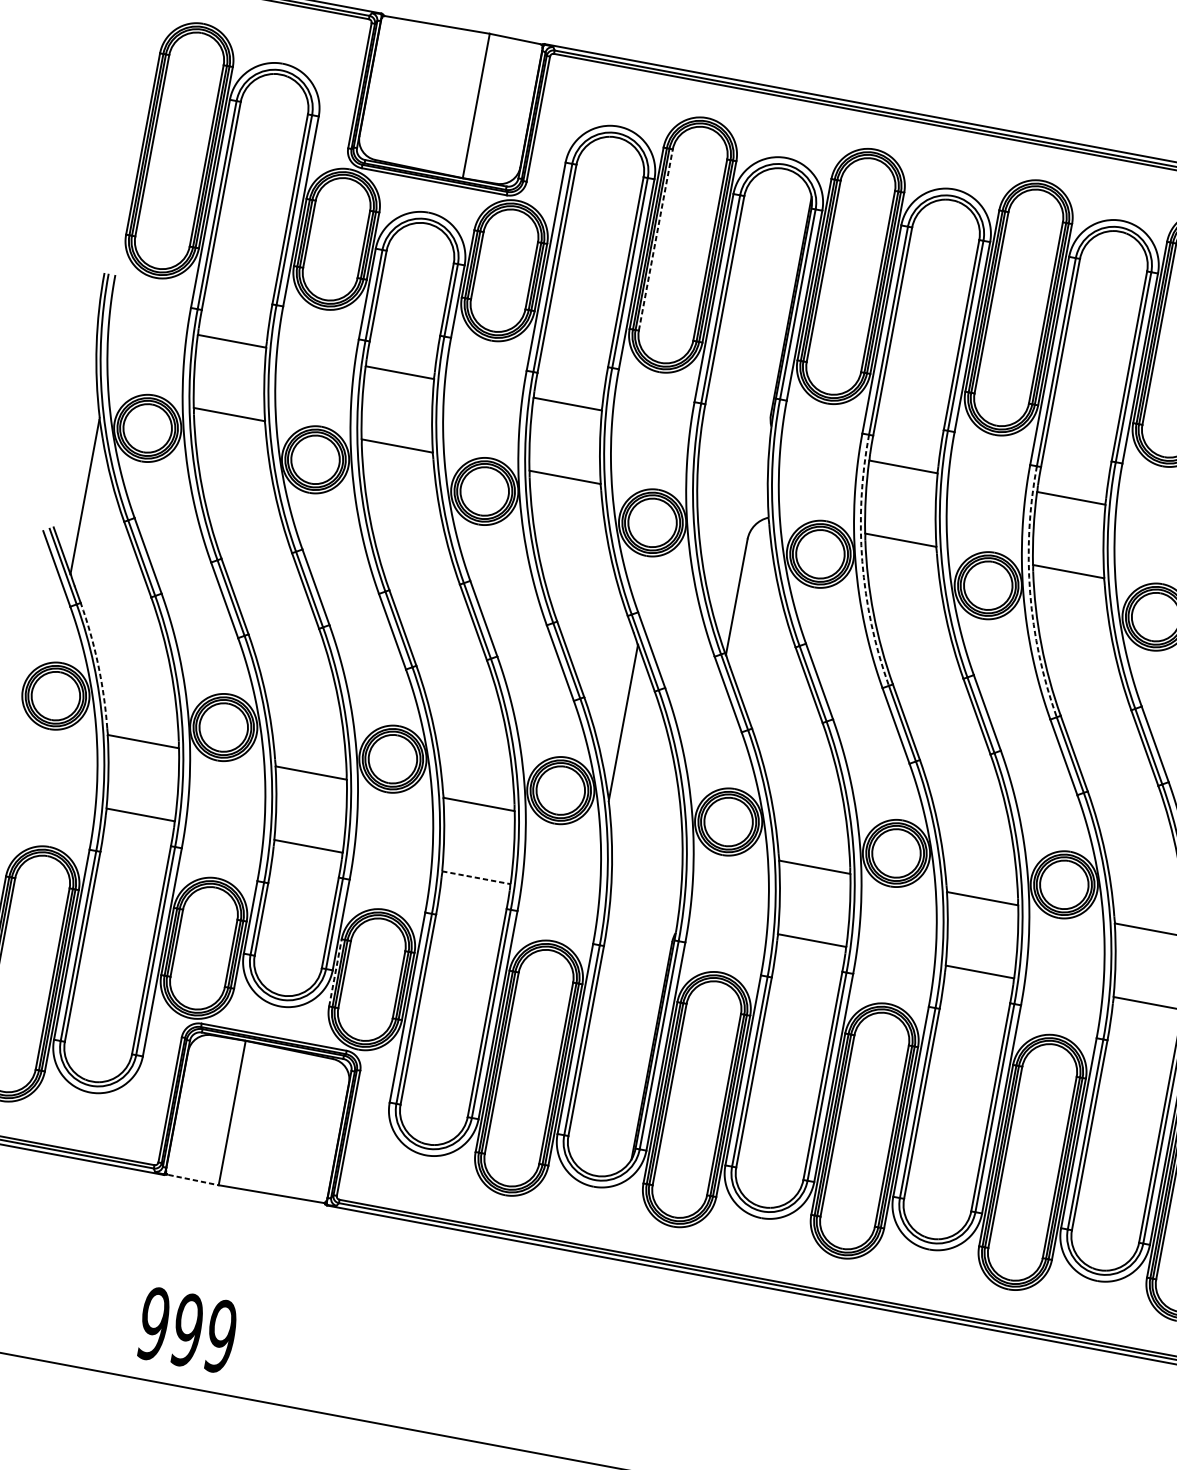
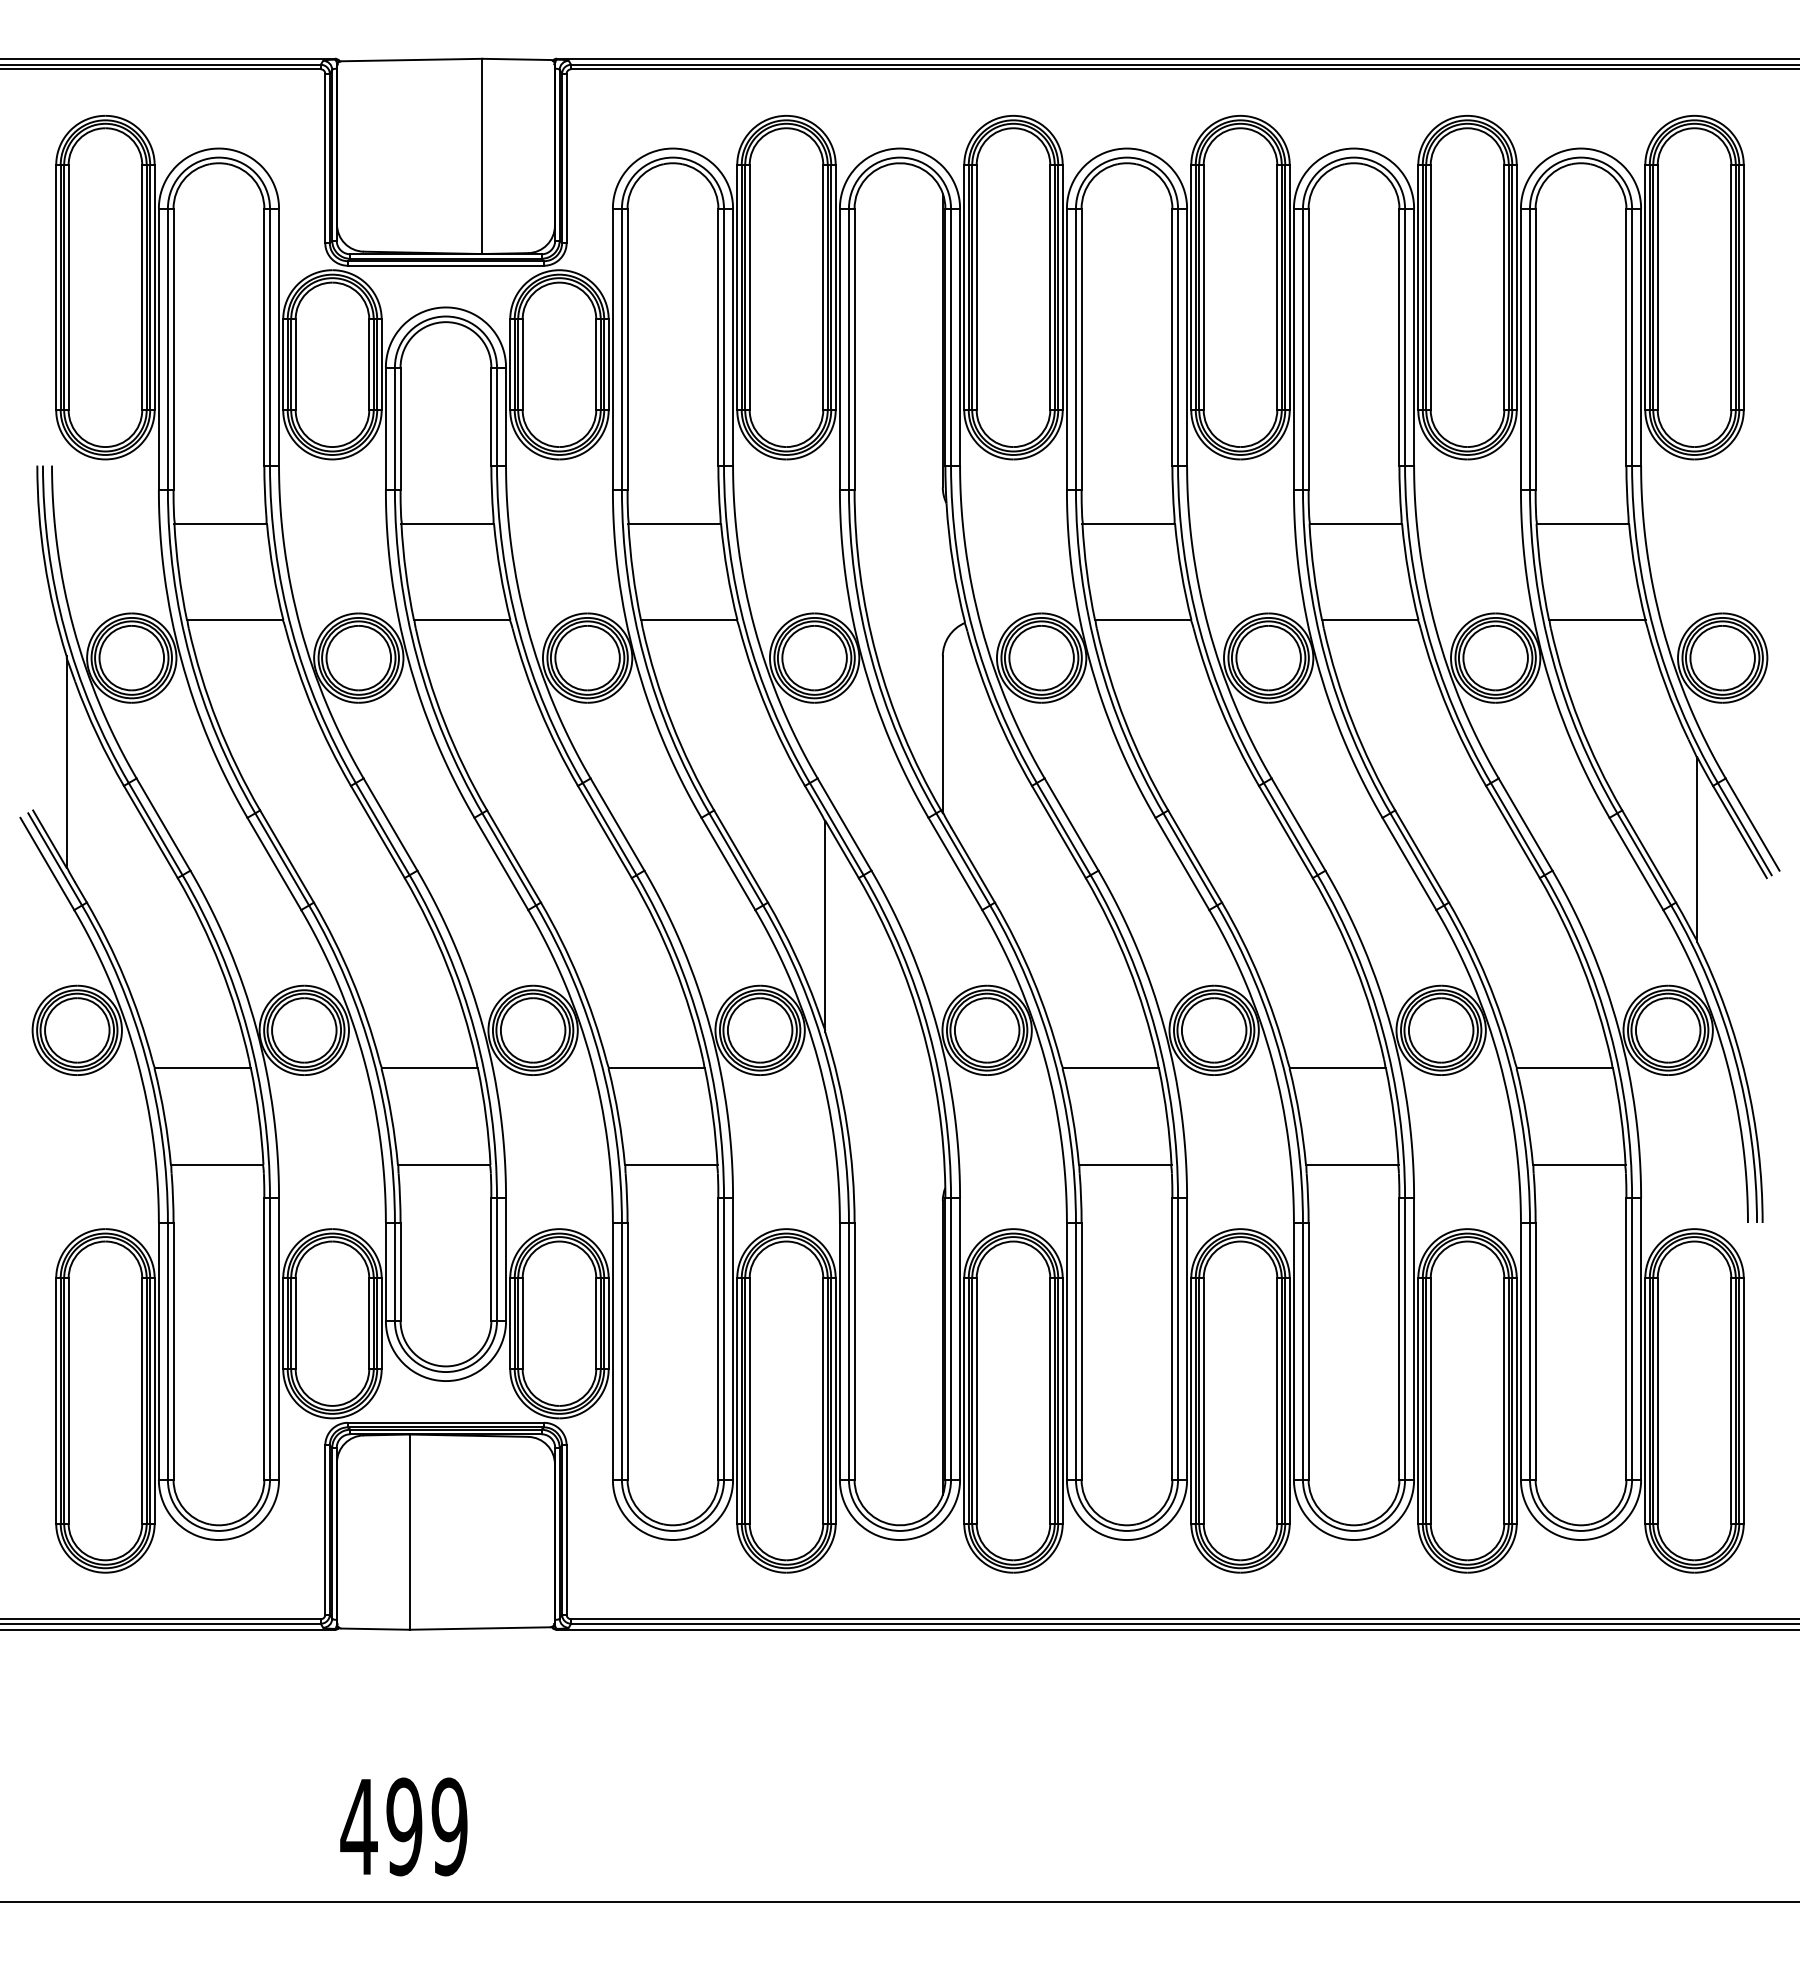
line: (655, 239) -> (749, 287), dashed -> solid
arc: (862, 561) -> (1098, 657), dashed -> solid
arc: (1030, 593) -> (1325, 657), dashed -> solid
arc: (97, 665) -> (124, 979), dashed -> solid
line: (476, 877) -> (671, 1164), dashed -> solid
line: (335, 972) -> (510, 1323), dashed -> solid
line: (194, 1180) -> (376, 1629), dashed -> solid
text: (153, 1323) -> (358, 1826), 999 -> 499

